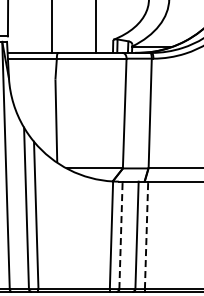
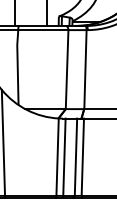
line: (121, 235) -> (64, 157), dashed -> solid
line: (146, 235) -> (82, 157), dashed -> solid

